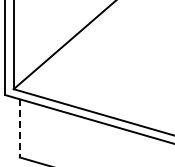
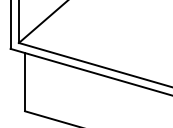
line: (19, 128) -> (24, 82), dashed -> solid

